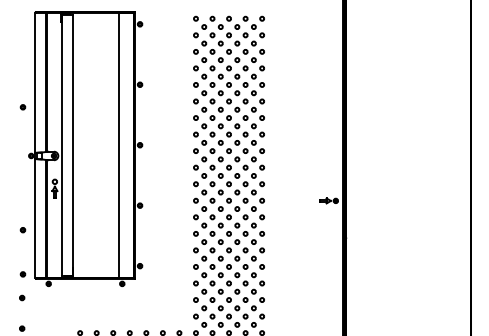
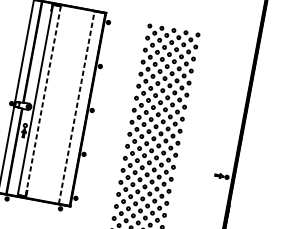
part: (22, 107) -> (11, 67), removed
line: (118, 144) -> (76, 107), solid -> dashed
line: (72, 145) -> (43, 101), solid -> dashed

